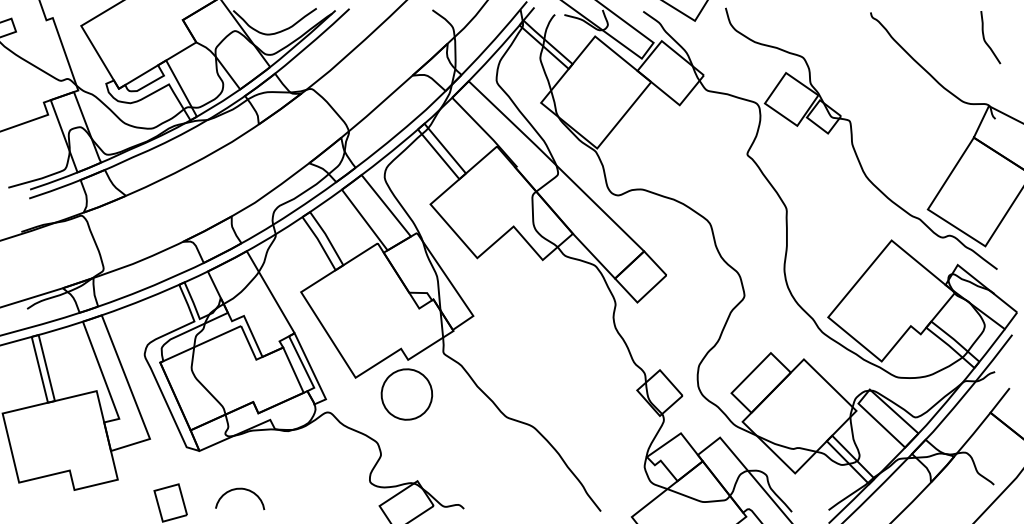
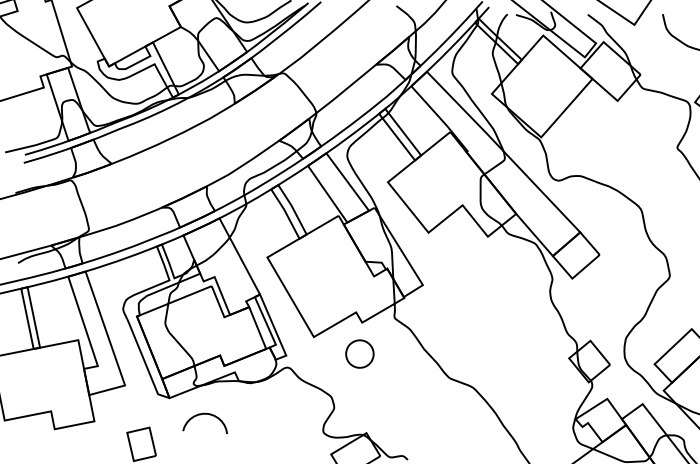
part: (406, 394) -> (359, 354), size x0.6
curve: (240, 489) -> (206, 414), moved

